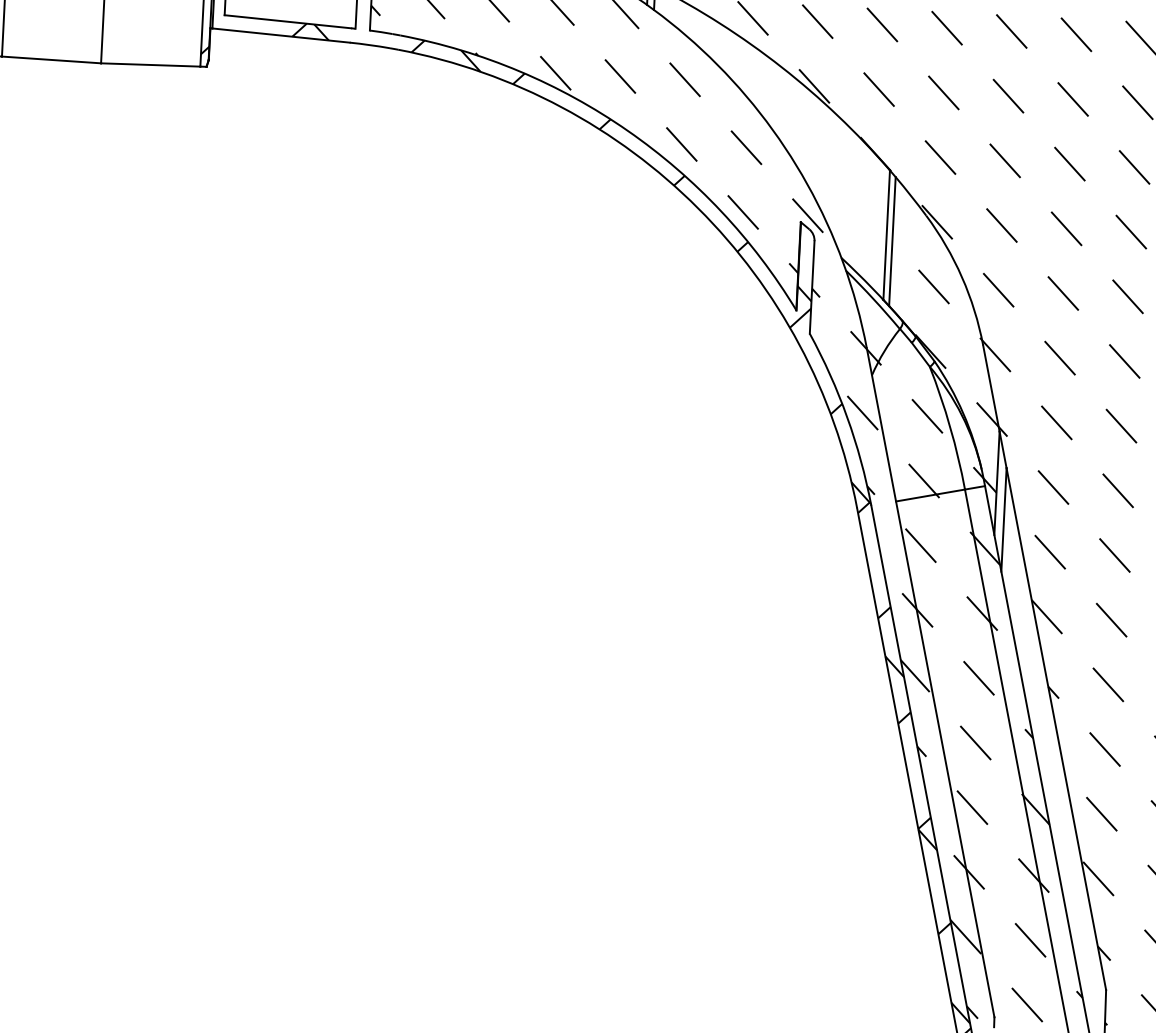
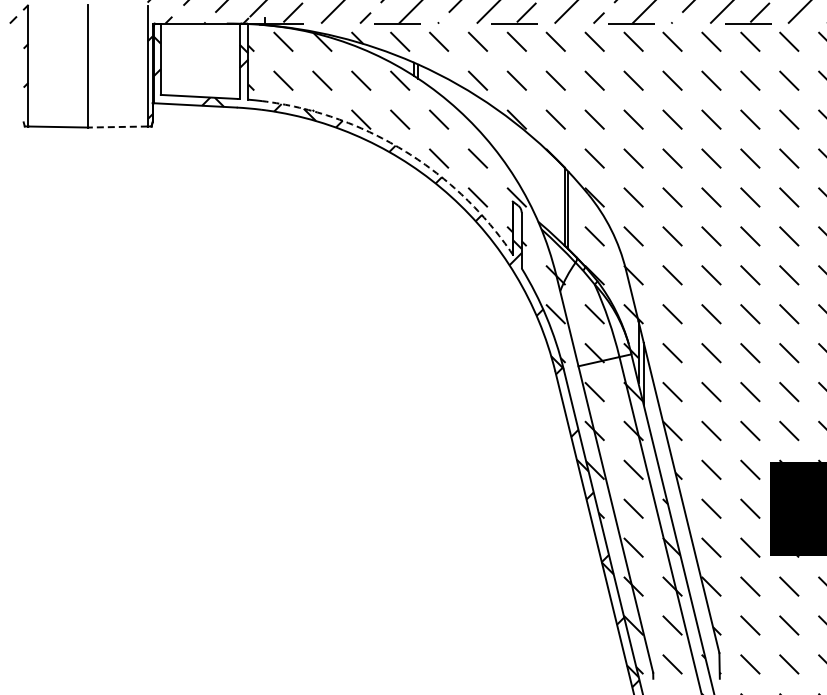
line: (149, 65) -> (117, 127), solid -> dashed
arc: (628, 131) -> (406, 152), solid -> dashed

